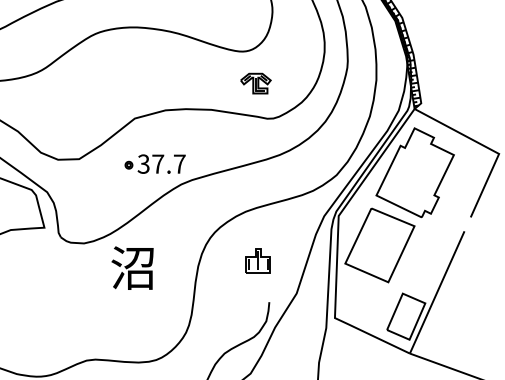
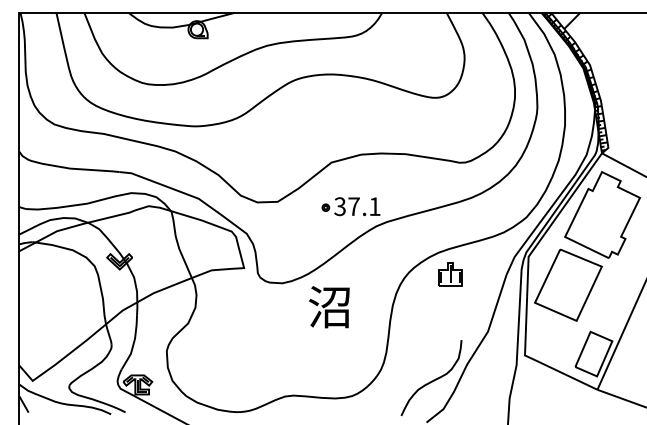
part: (255, 83) -> (448, 128), removed
text: (179, 163) -> (374, 206), 37.7 -> 37.1
part: (257, 261) -> (450, 274), moved

